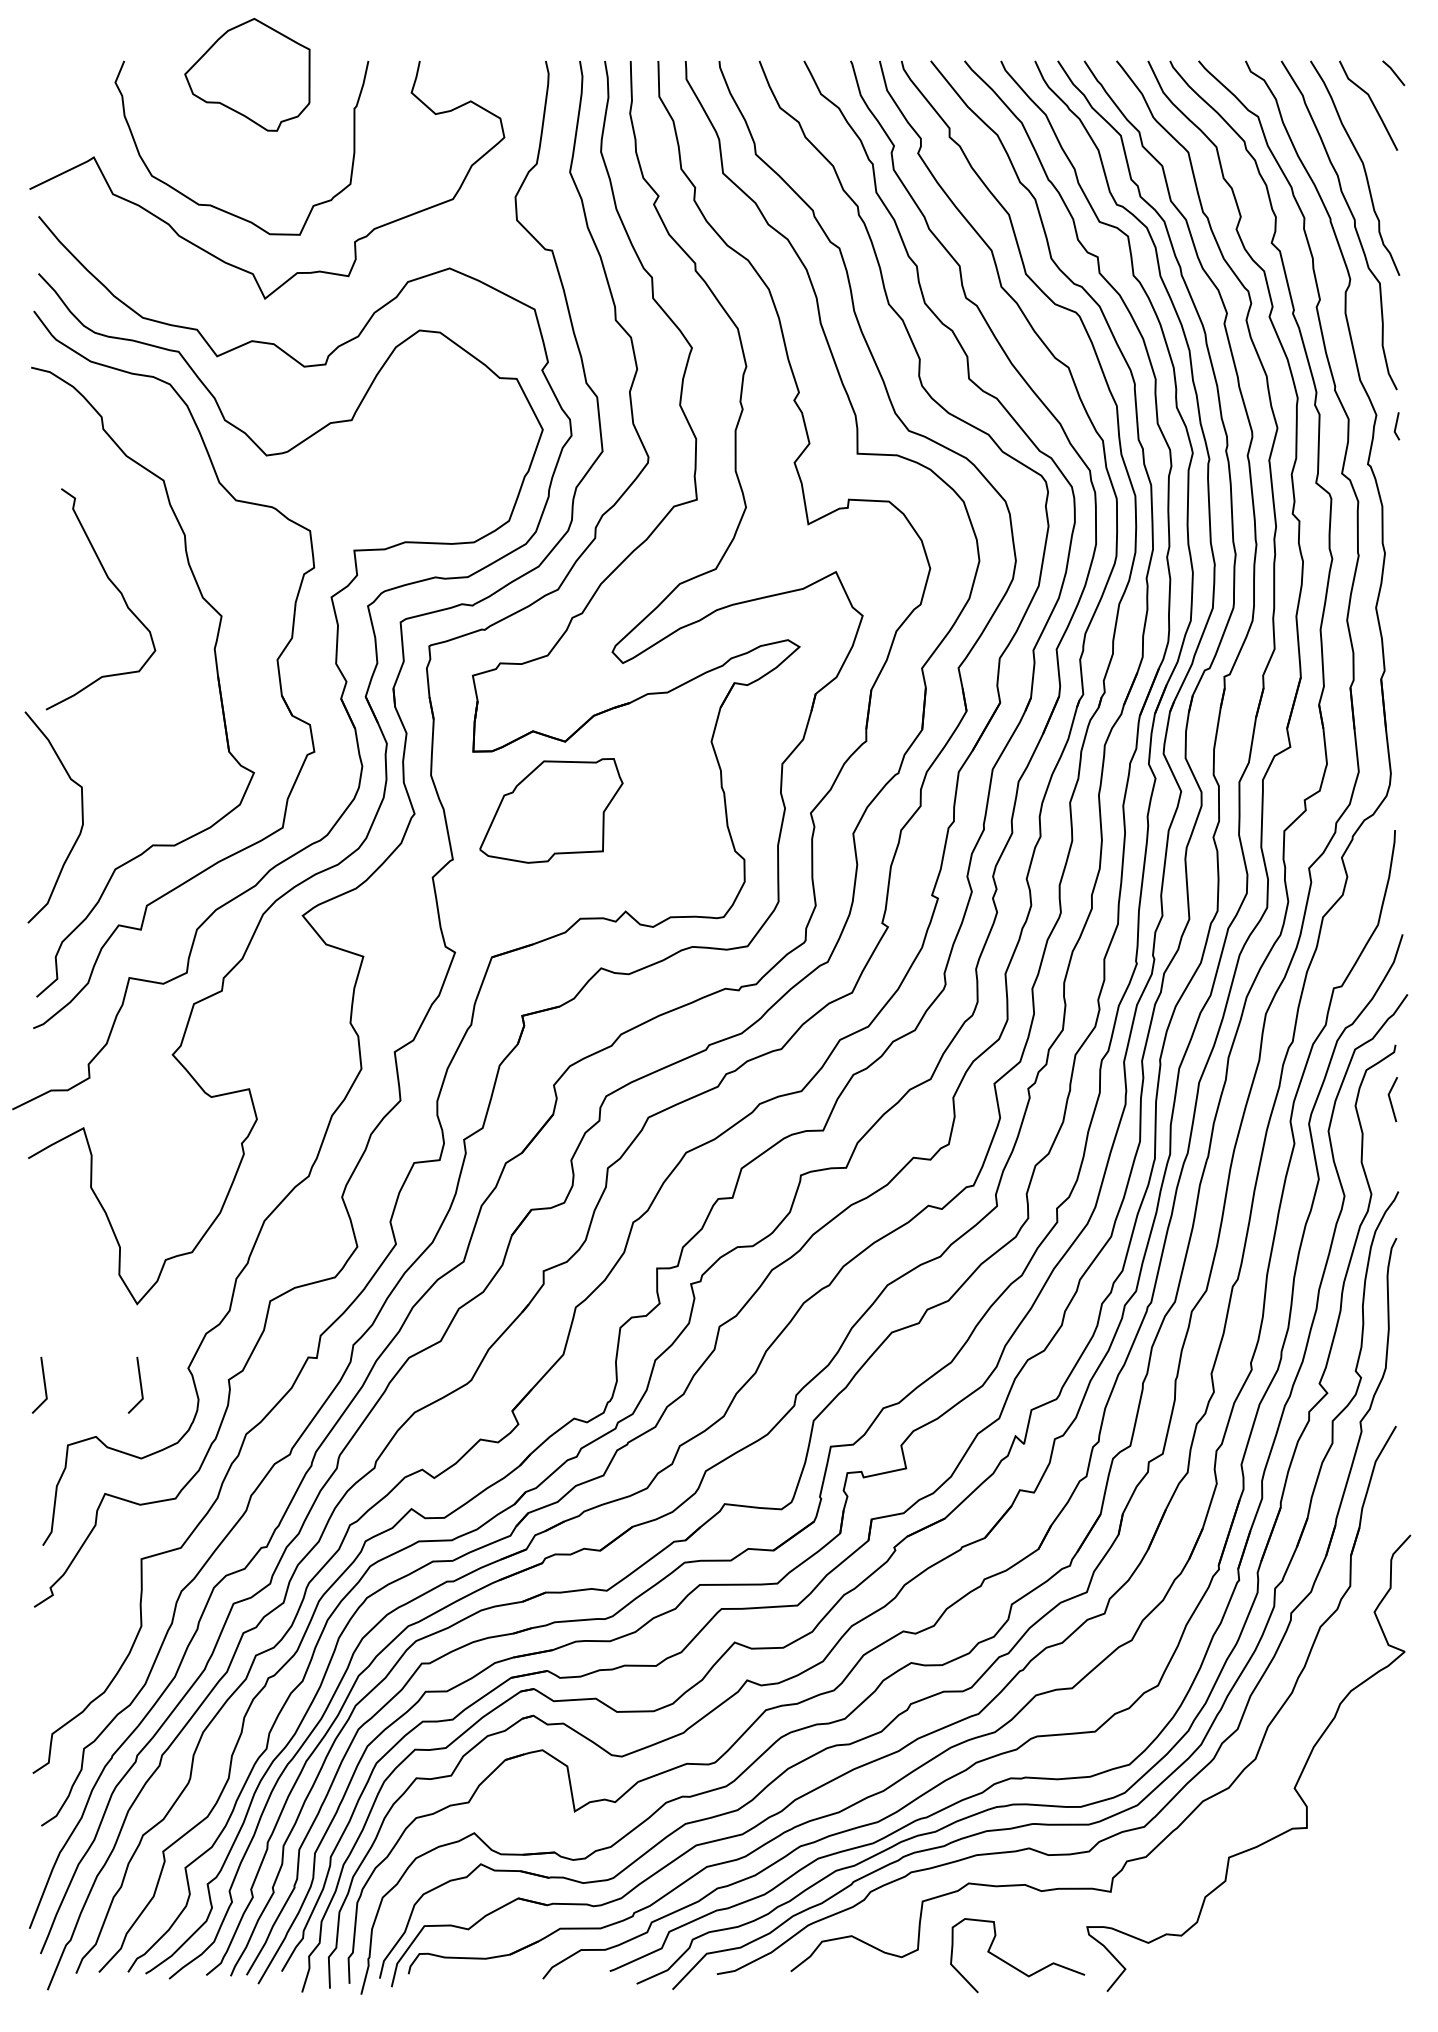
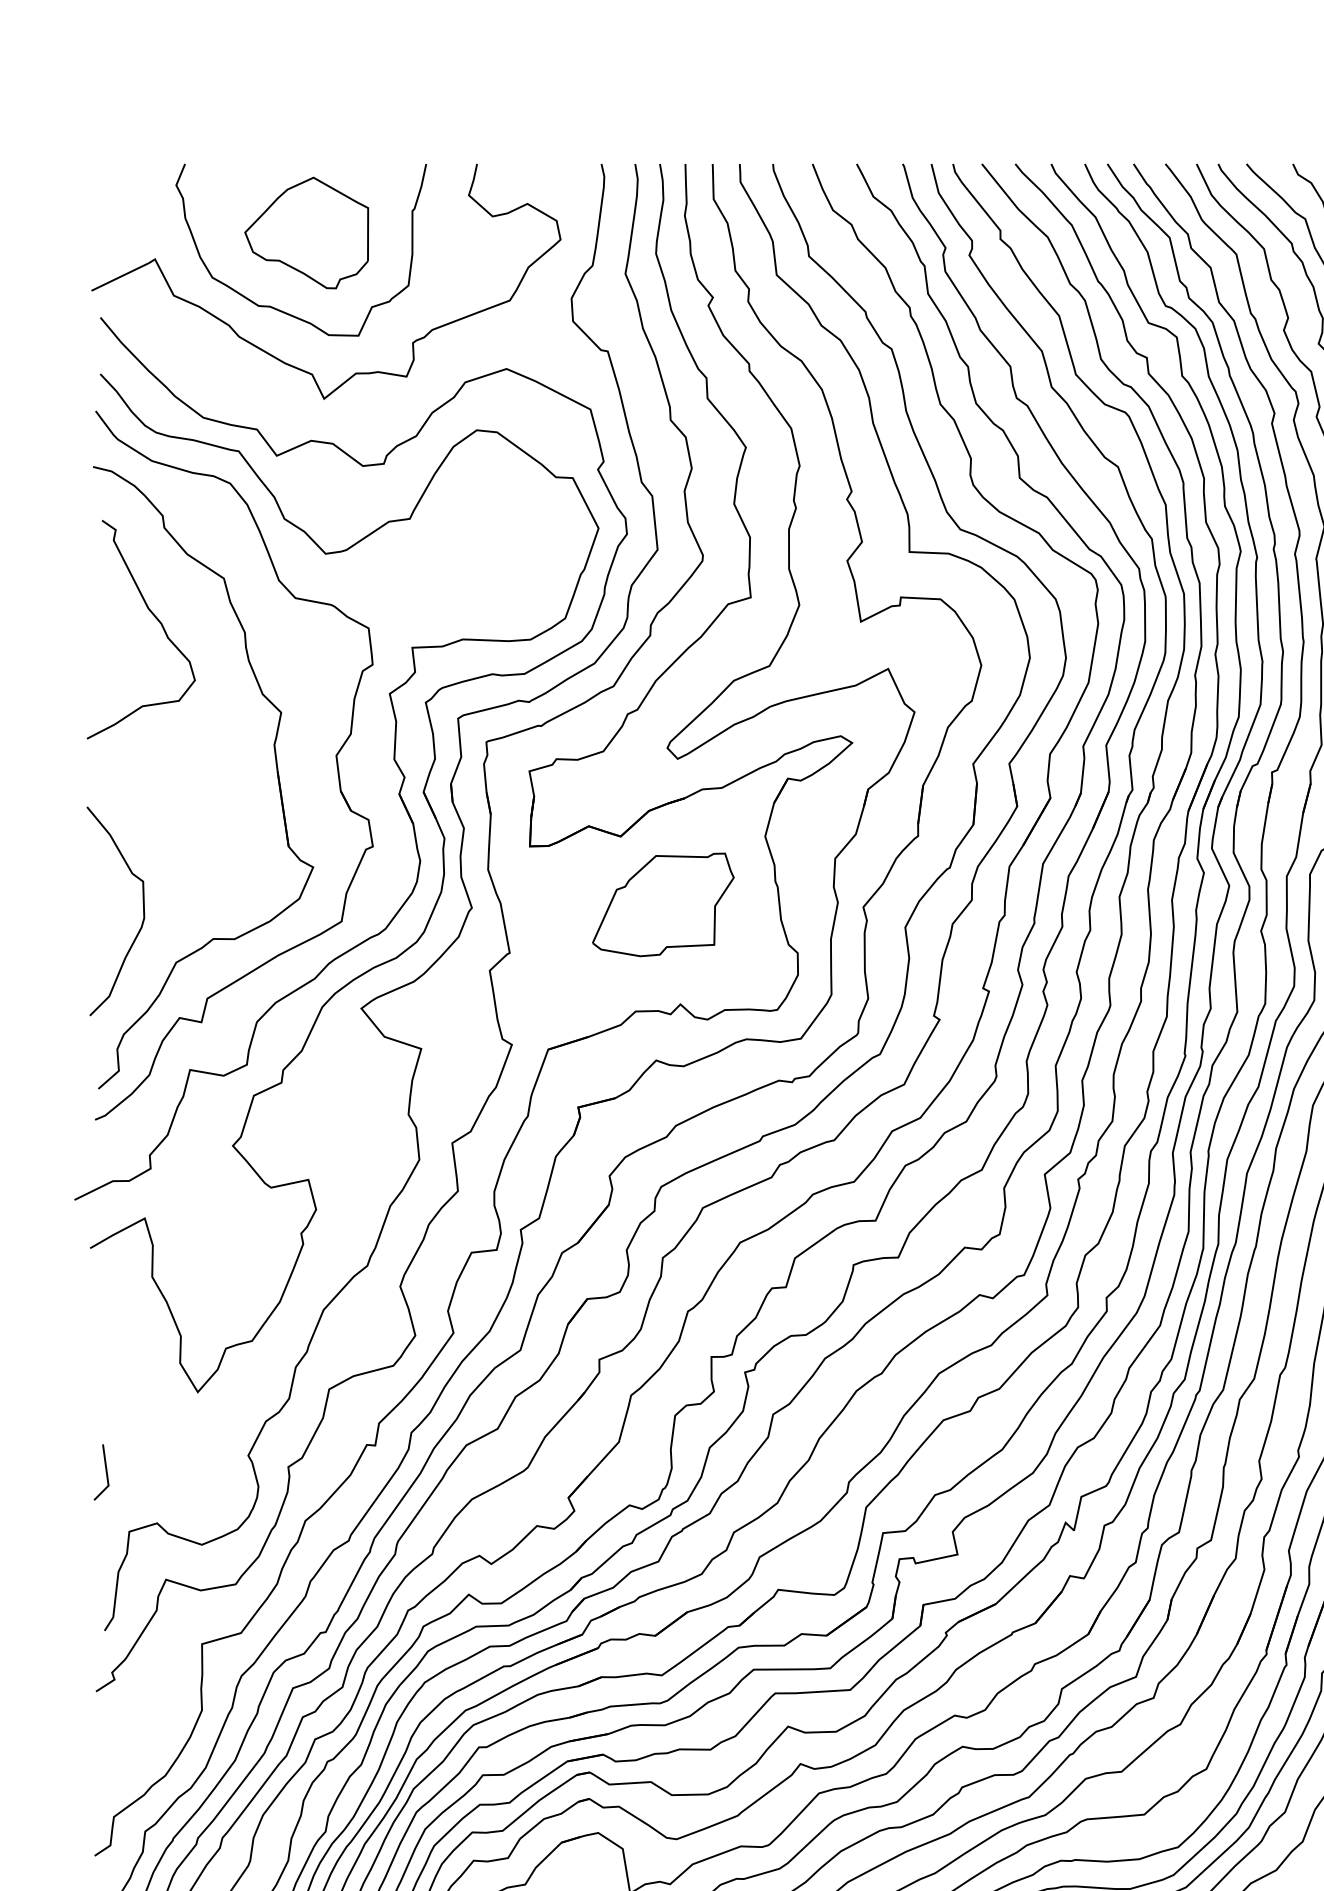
part: (247, 74) -> (306, 232), moved
curve: (116, 589) -> (156, 619), moved
part: (551, 810) -> (663, 904), moved
line: (139, 1383) -> (200, 1470), removed

